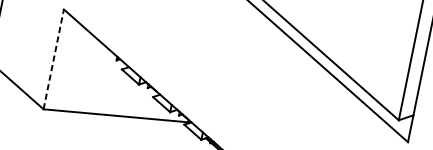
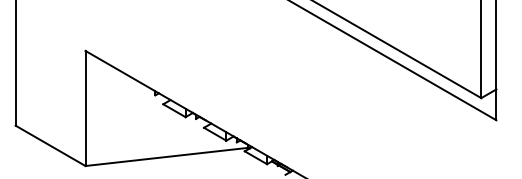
line: (53, 59) -> (85, 108), dashed -> solid

